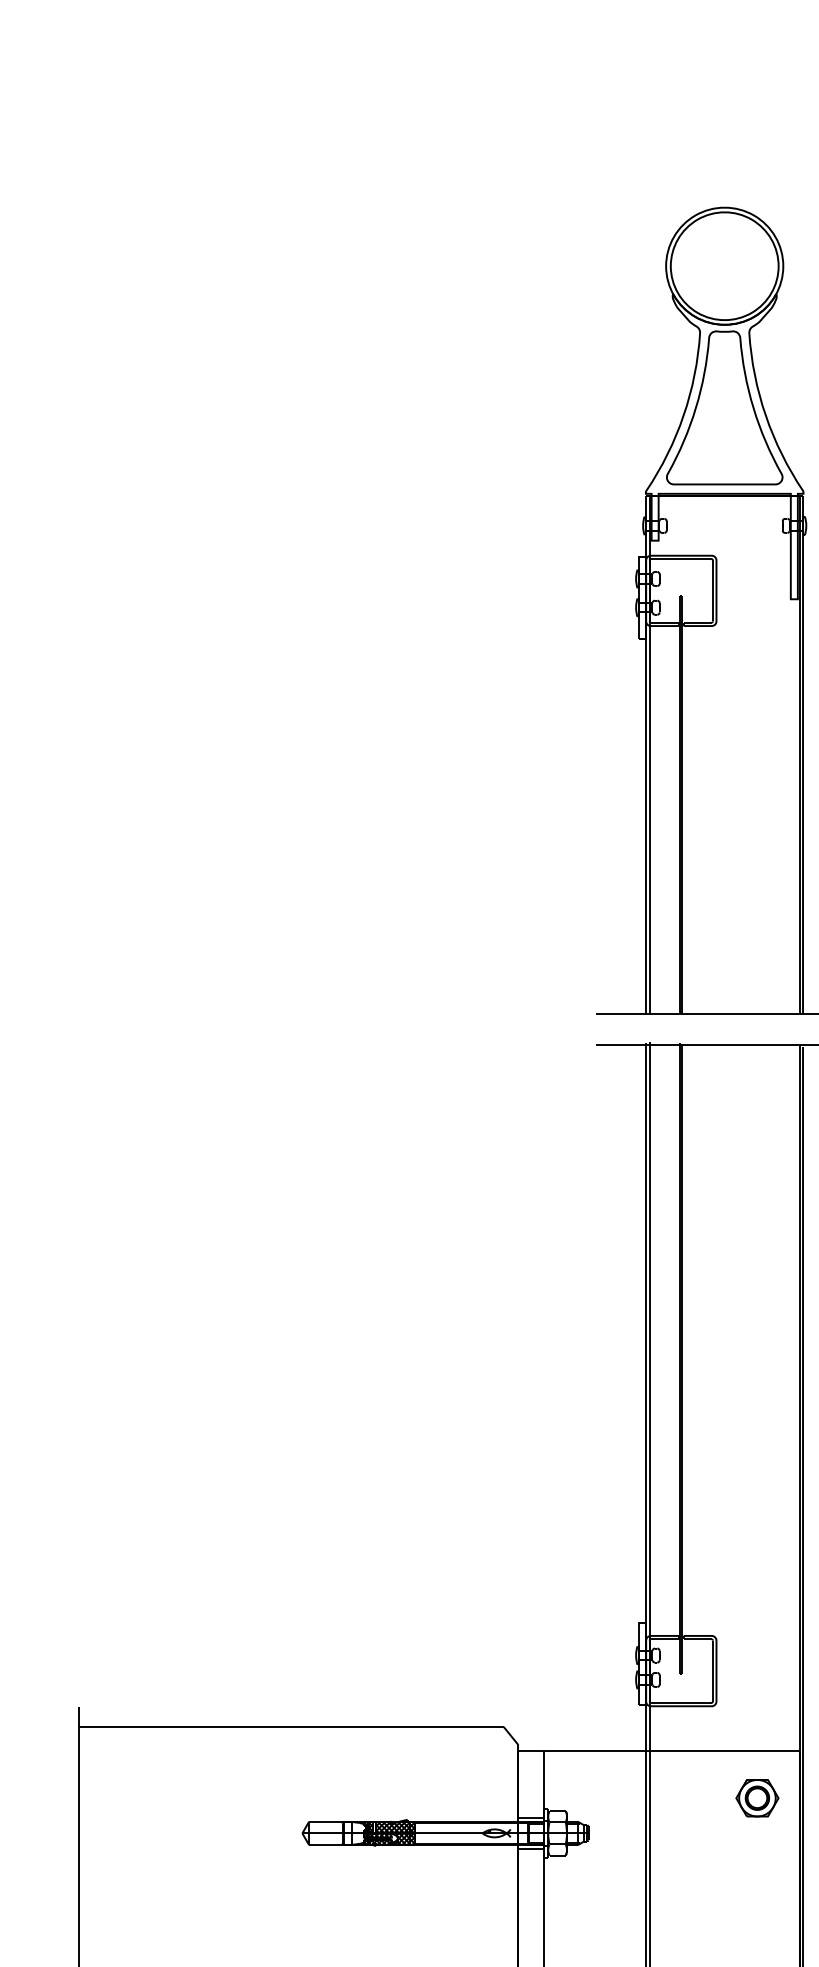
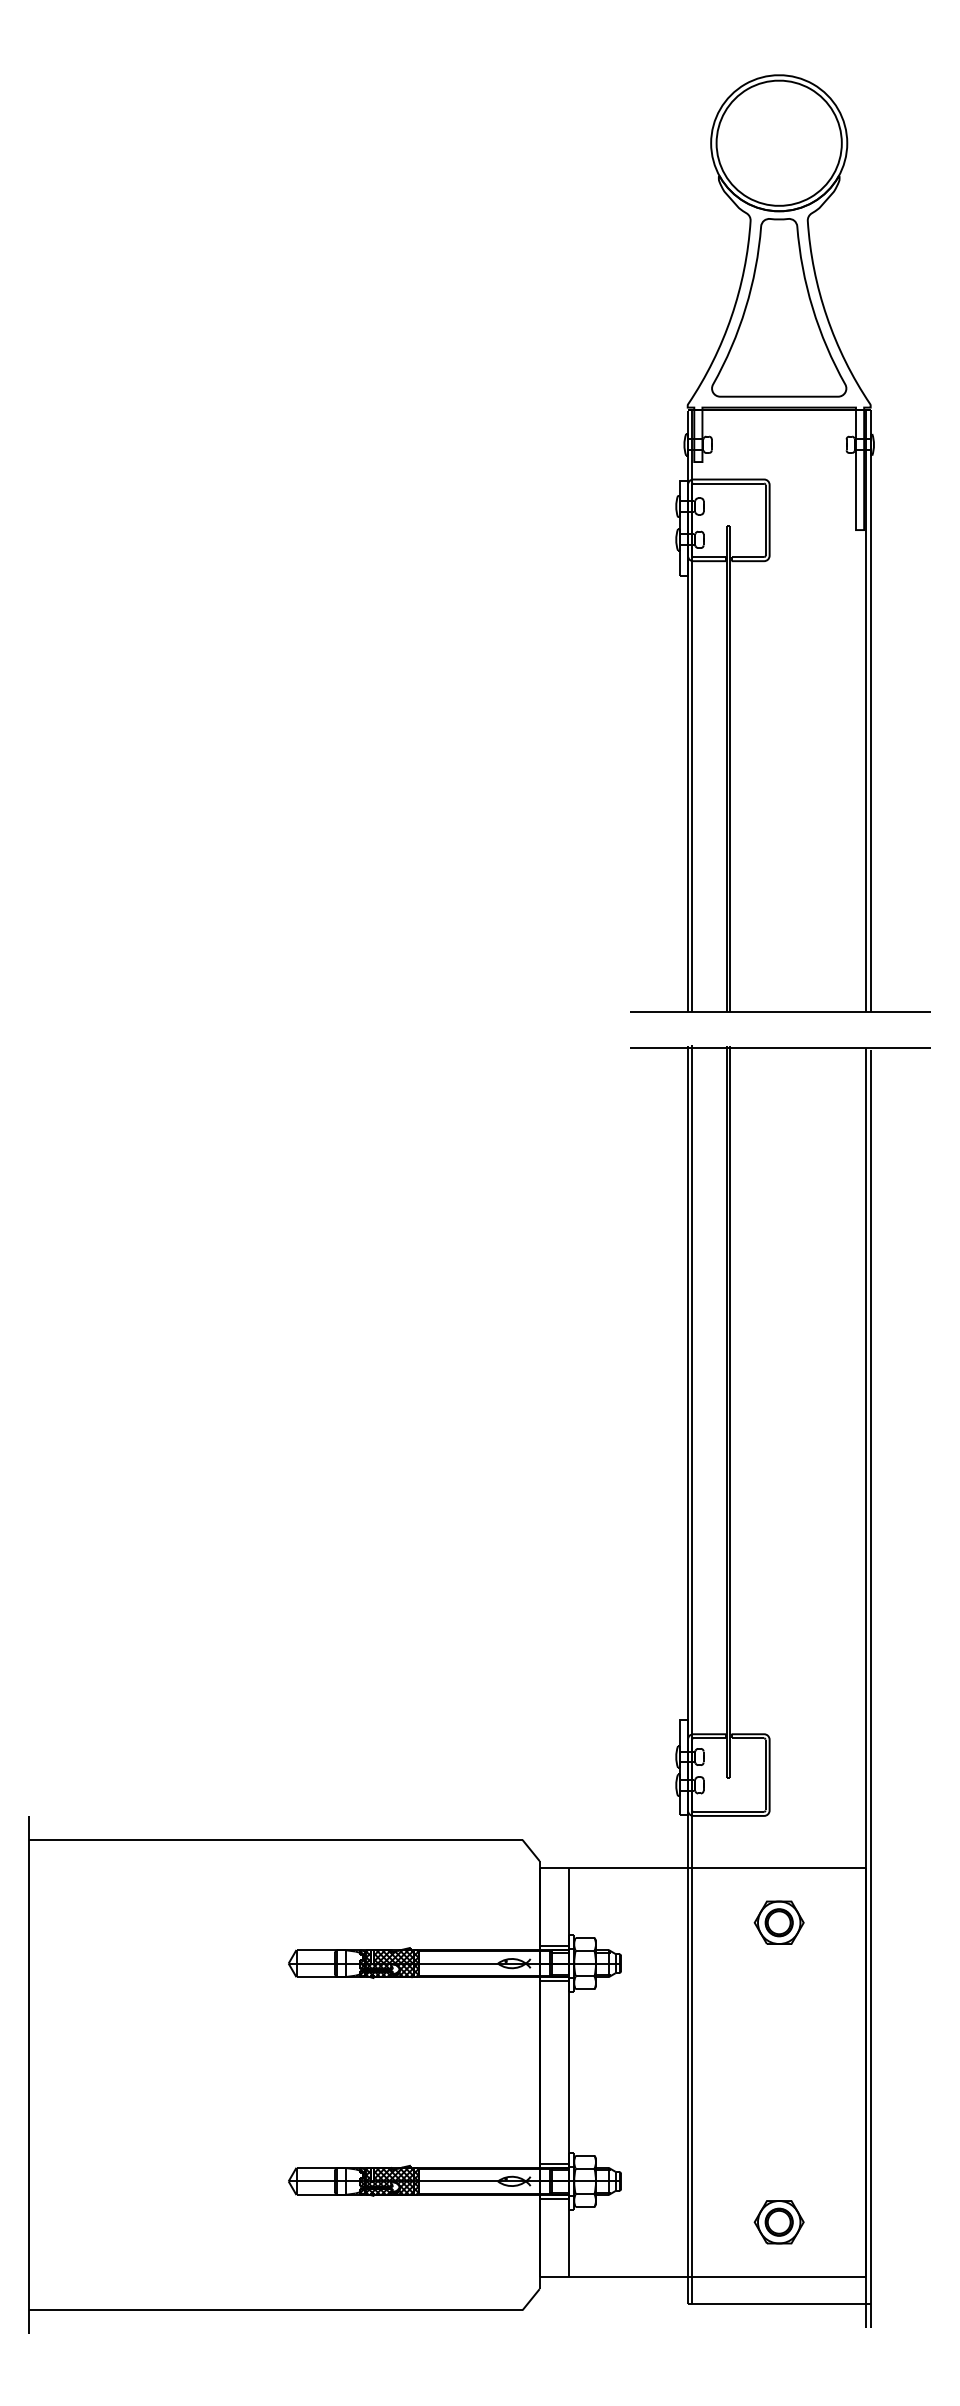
part: (756, 1797) -> (778, 1922), moved

